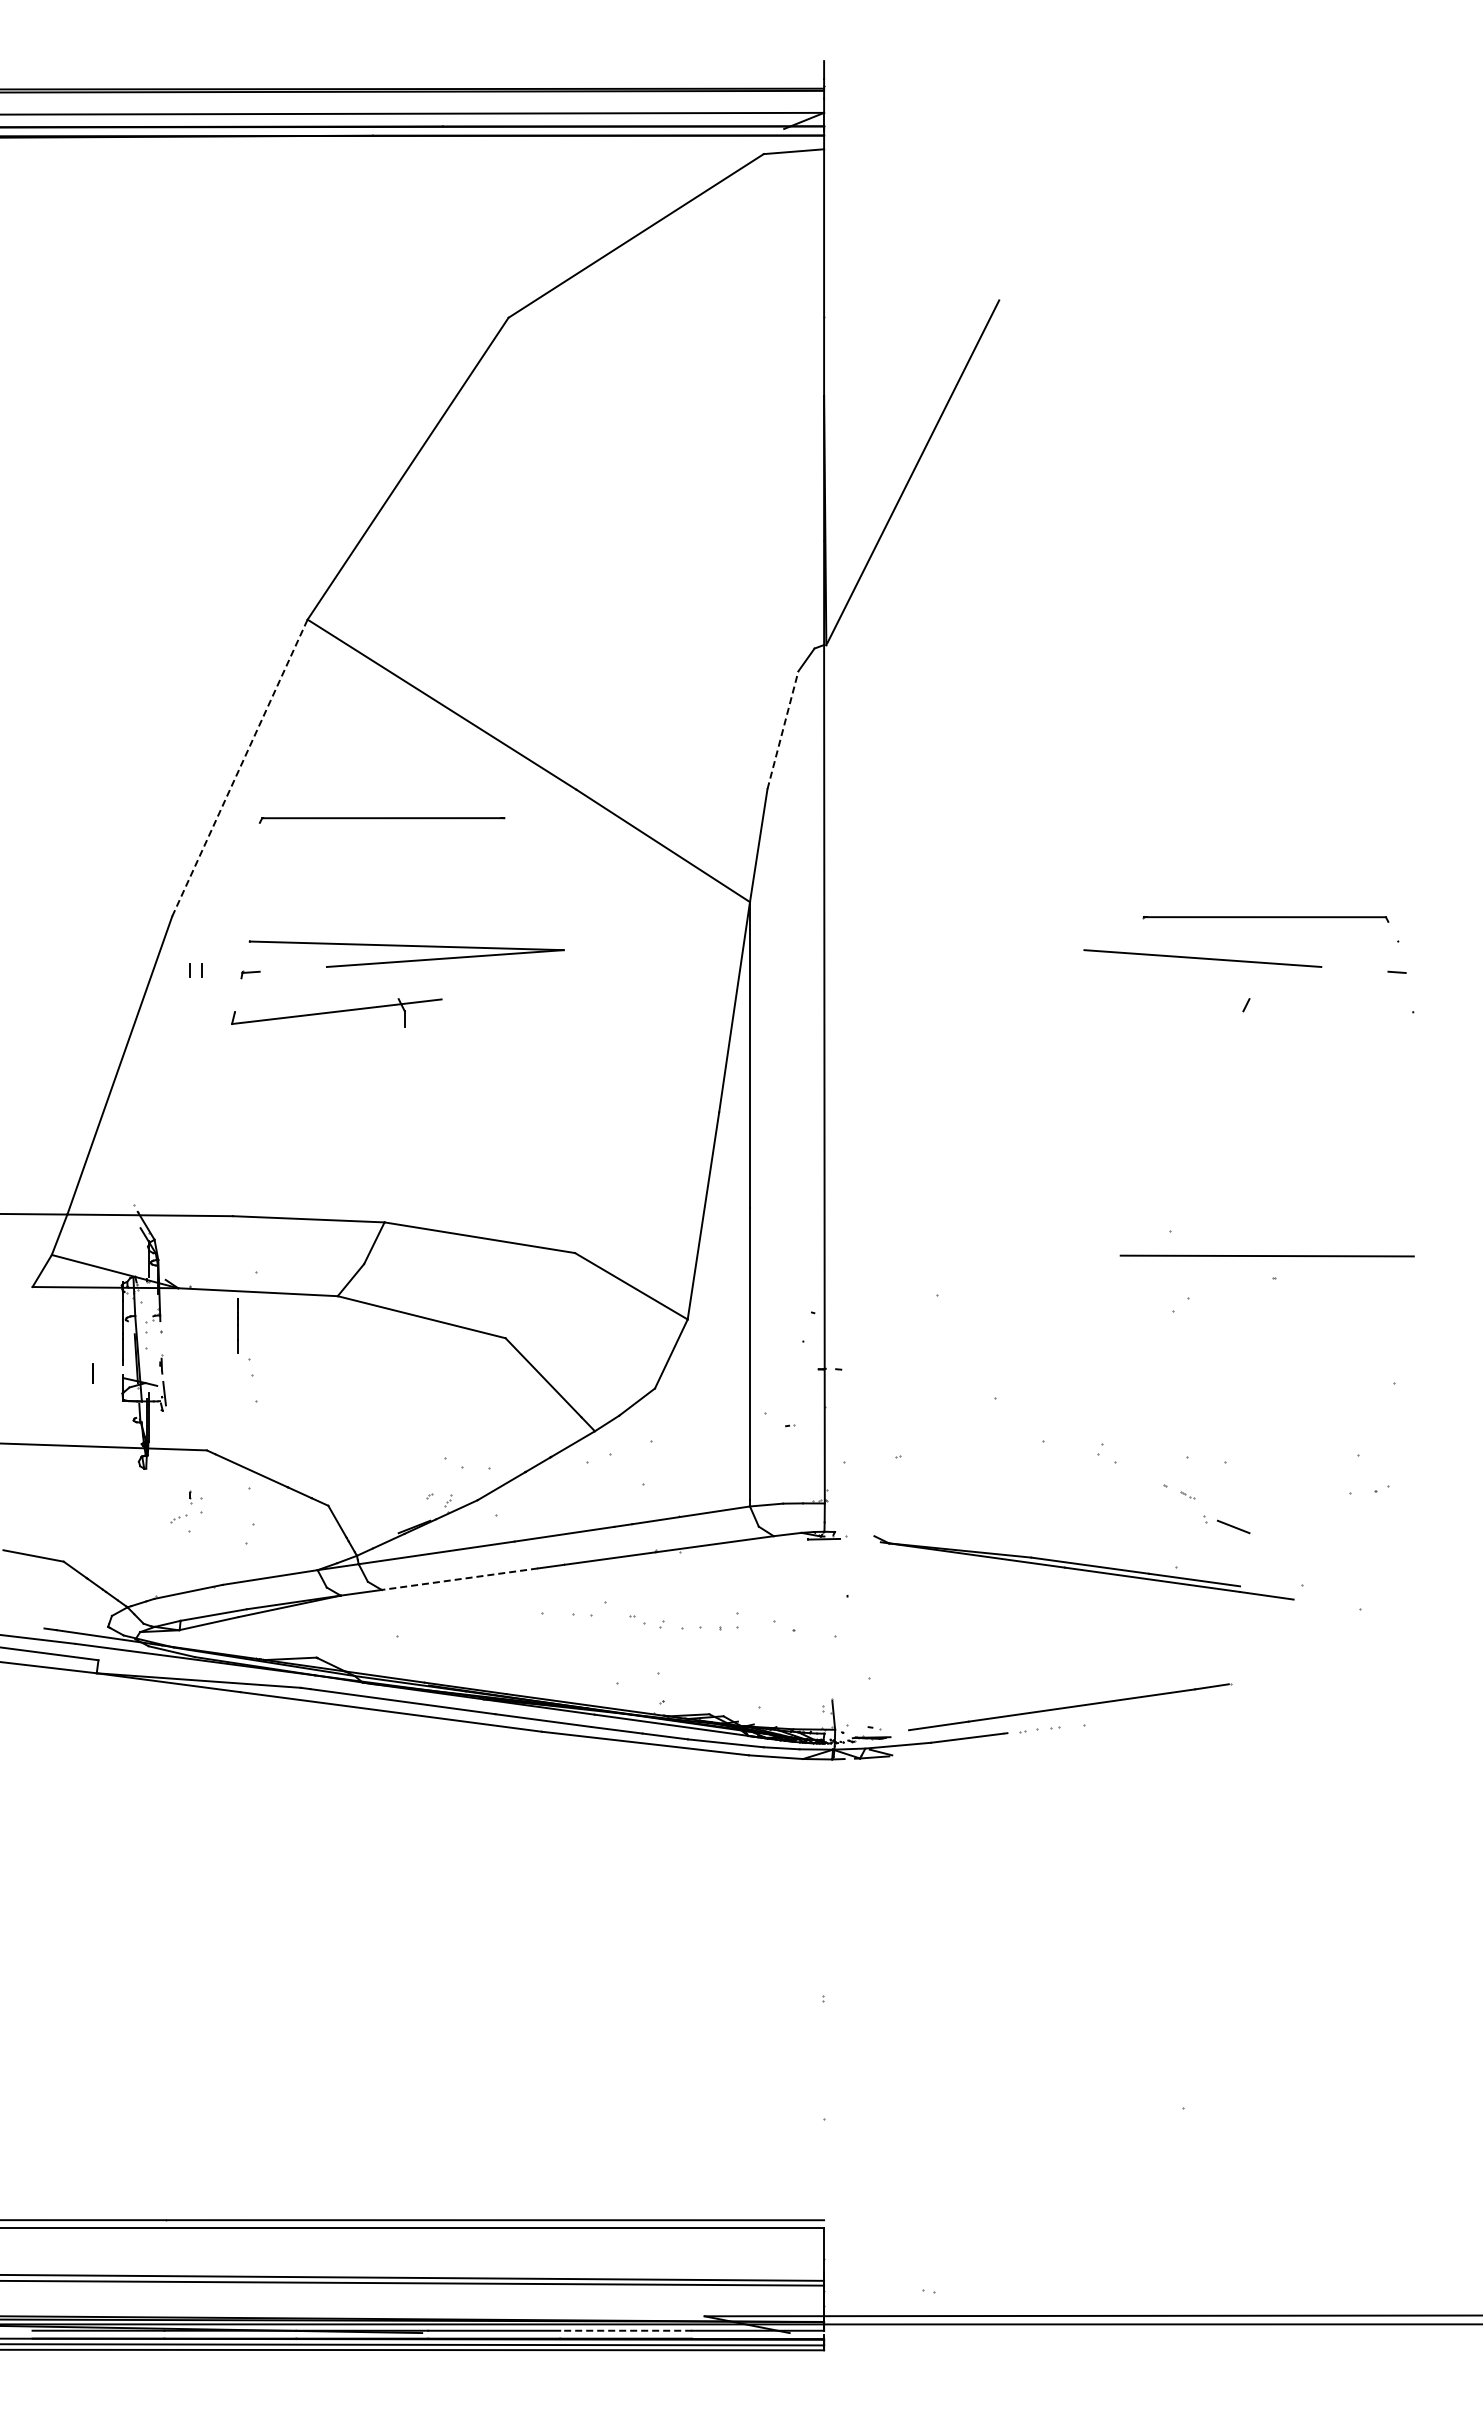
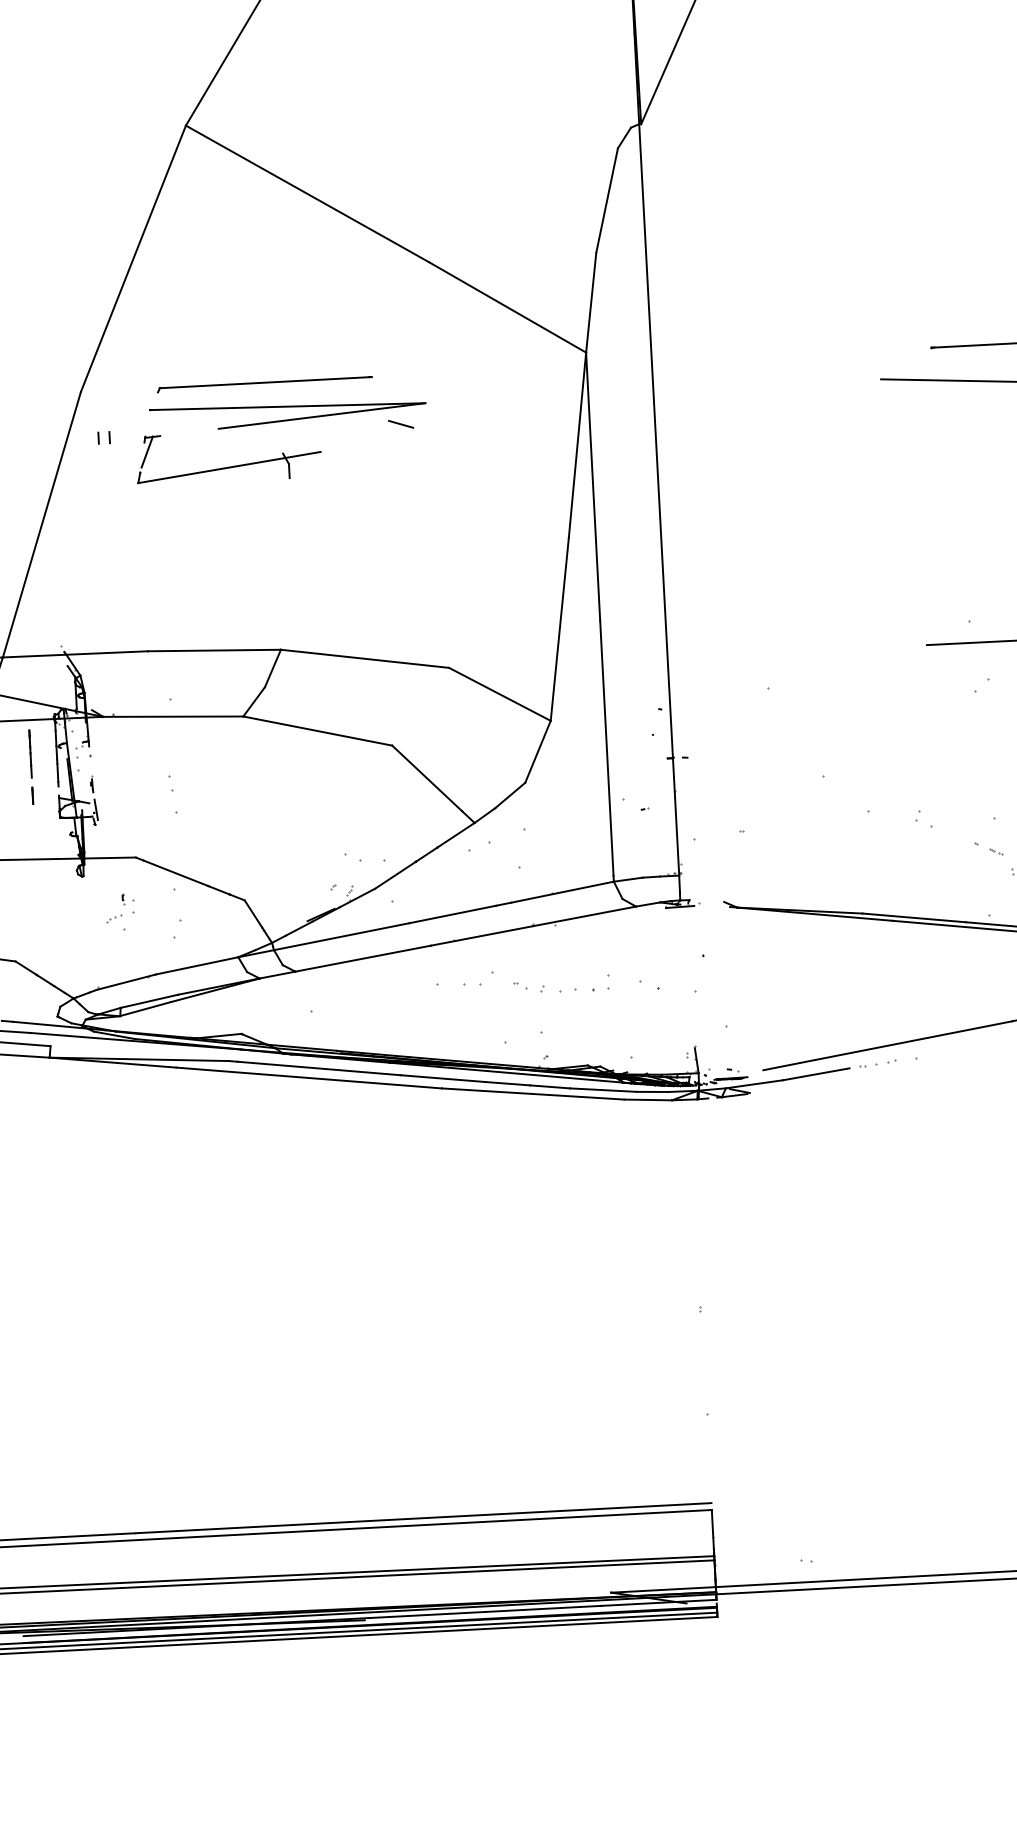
line: (782, 730) -> (606, 200), dashed -> solid
line: (240, 767) -> (133, 258), dashed -> solid
part: (381, 820) -> (264, 384), moved
line: (534, 972) -> (400, 424), added
line: (243, 988) -> (146, 451), added
line: (237, 1325) -> (29, 753), moved
line: (459, 1579) -> (362, 958), dashed -> solid
line: (626, 2330) -> (543, 1608), dashed -> solid

